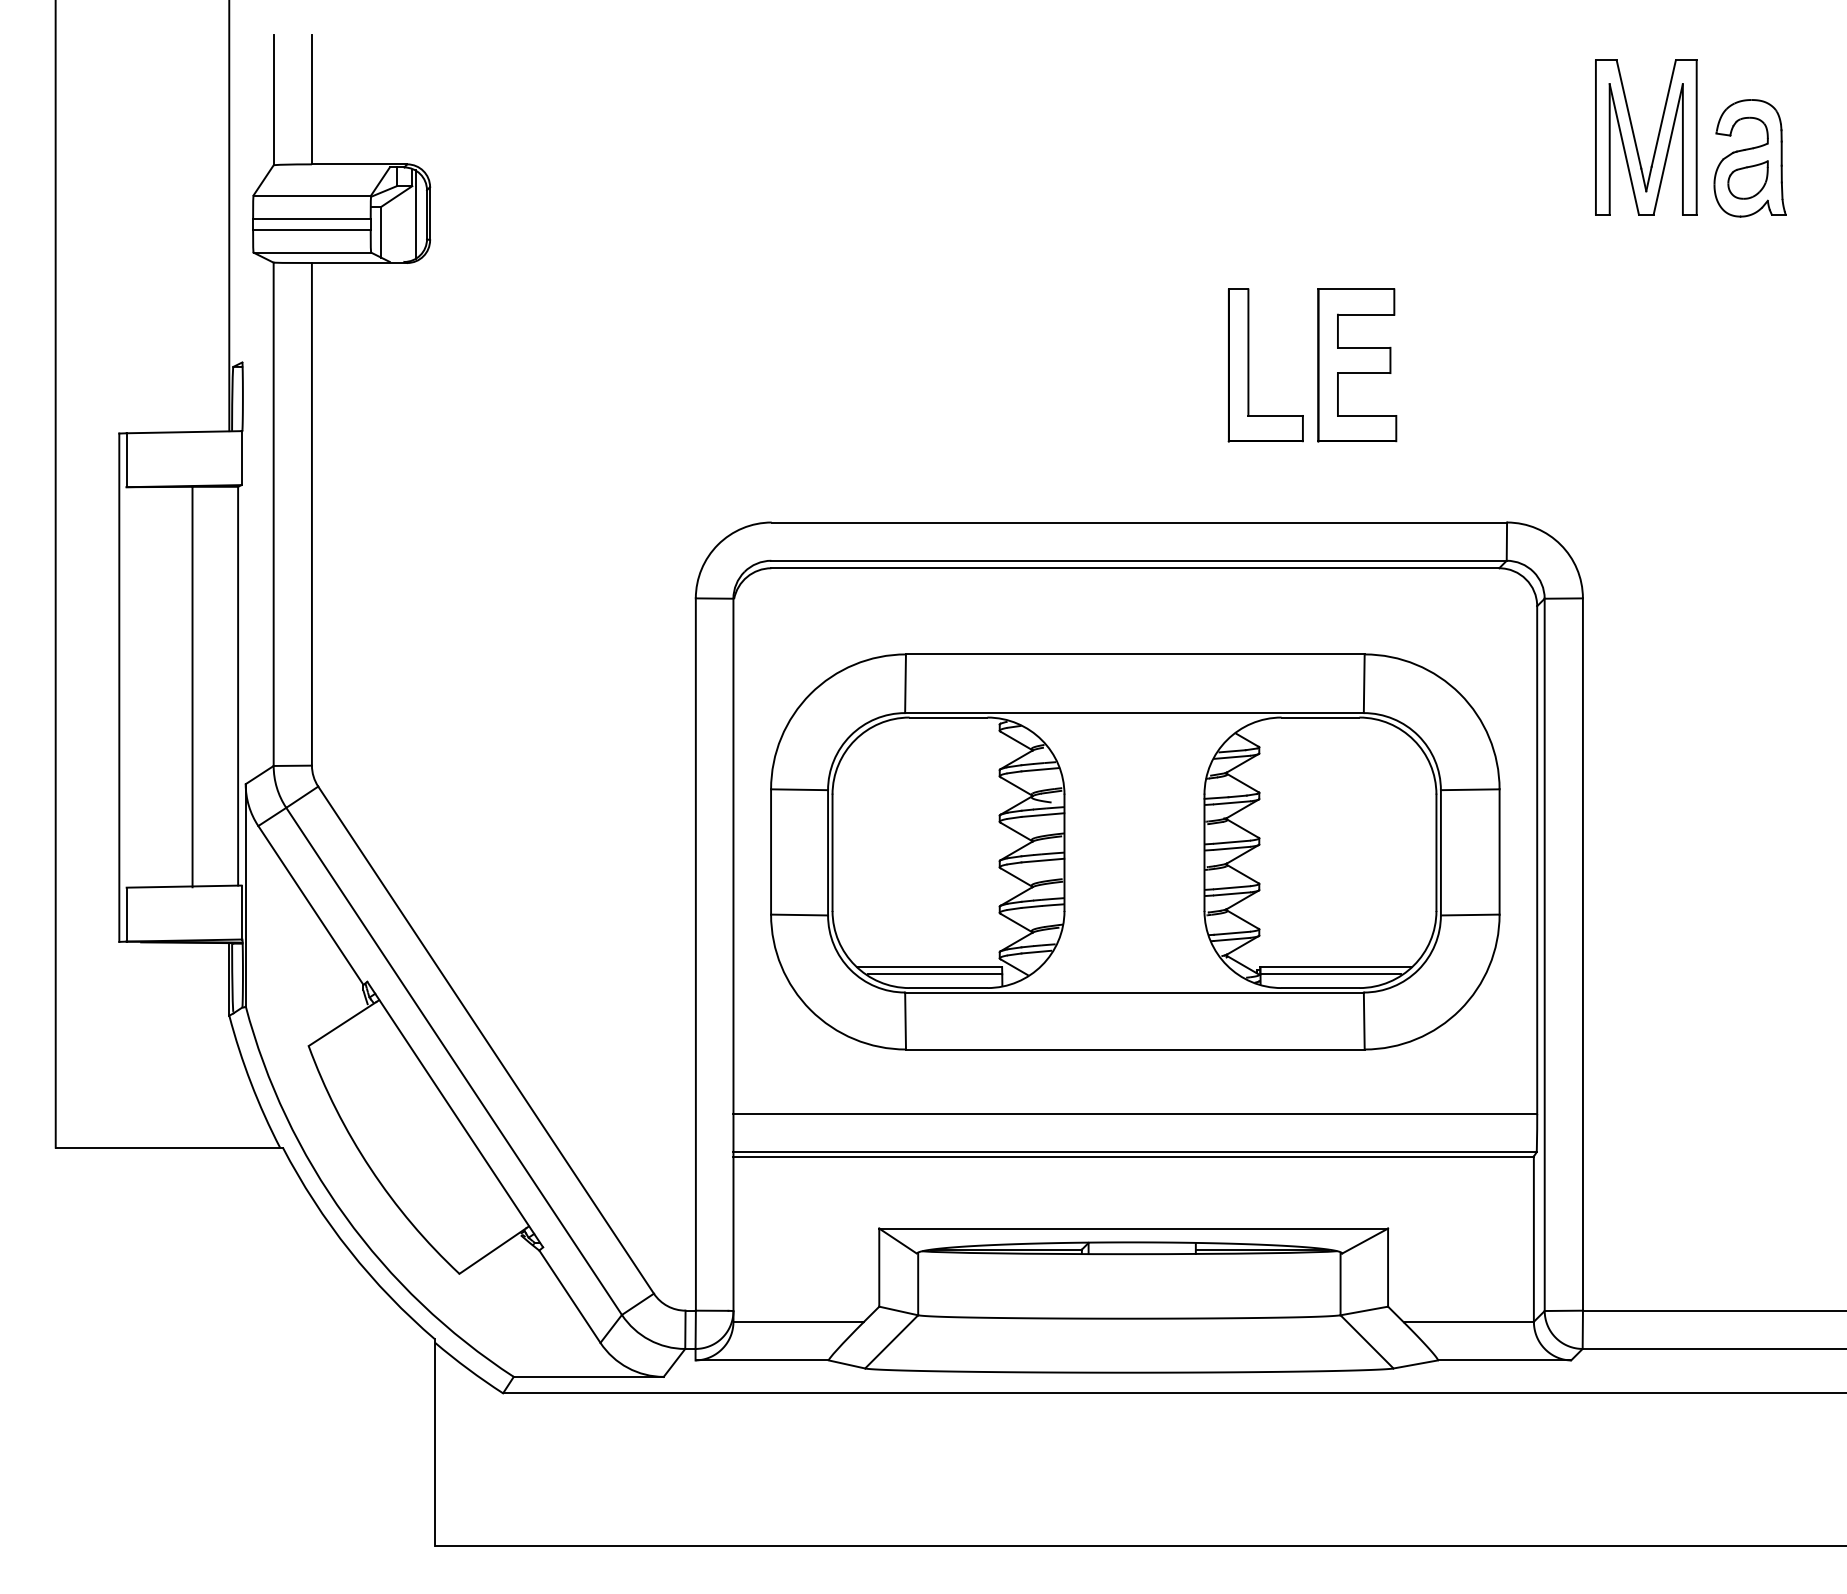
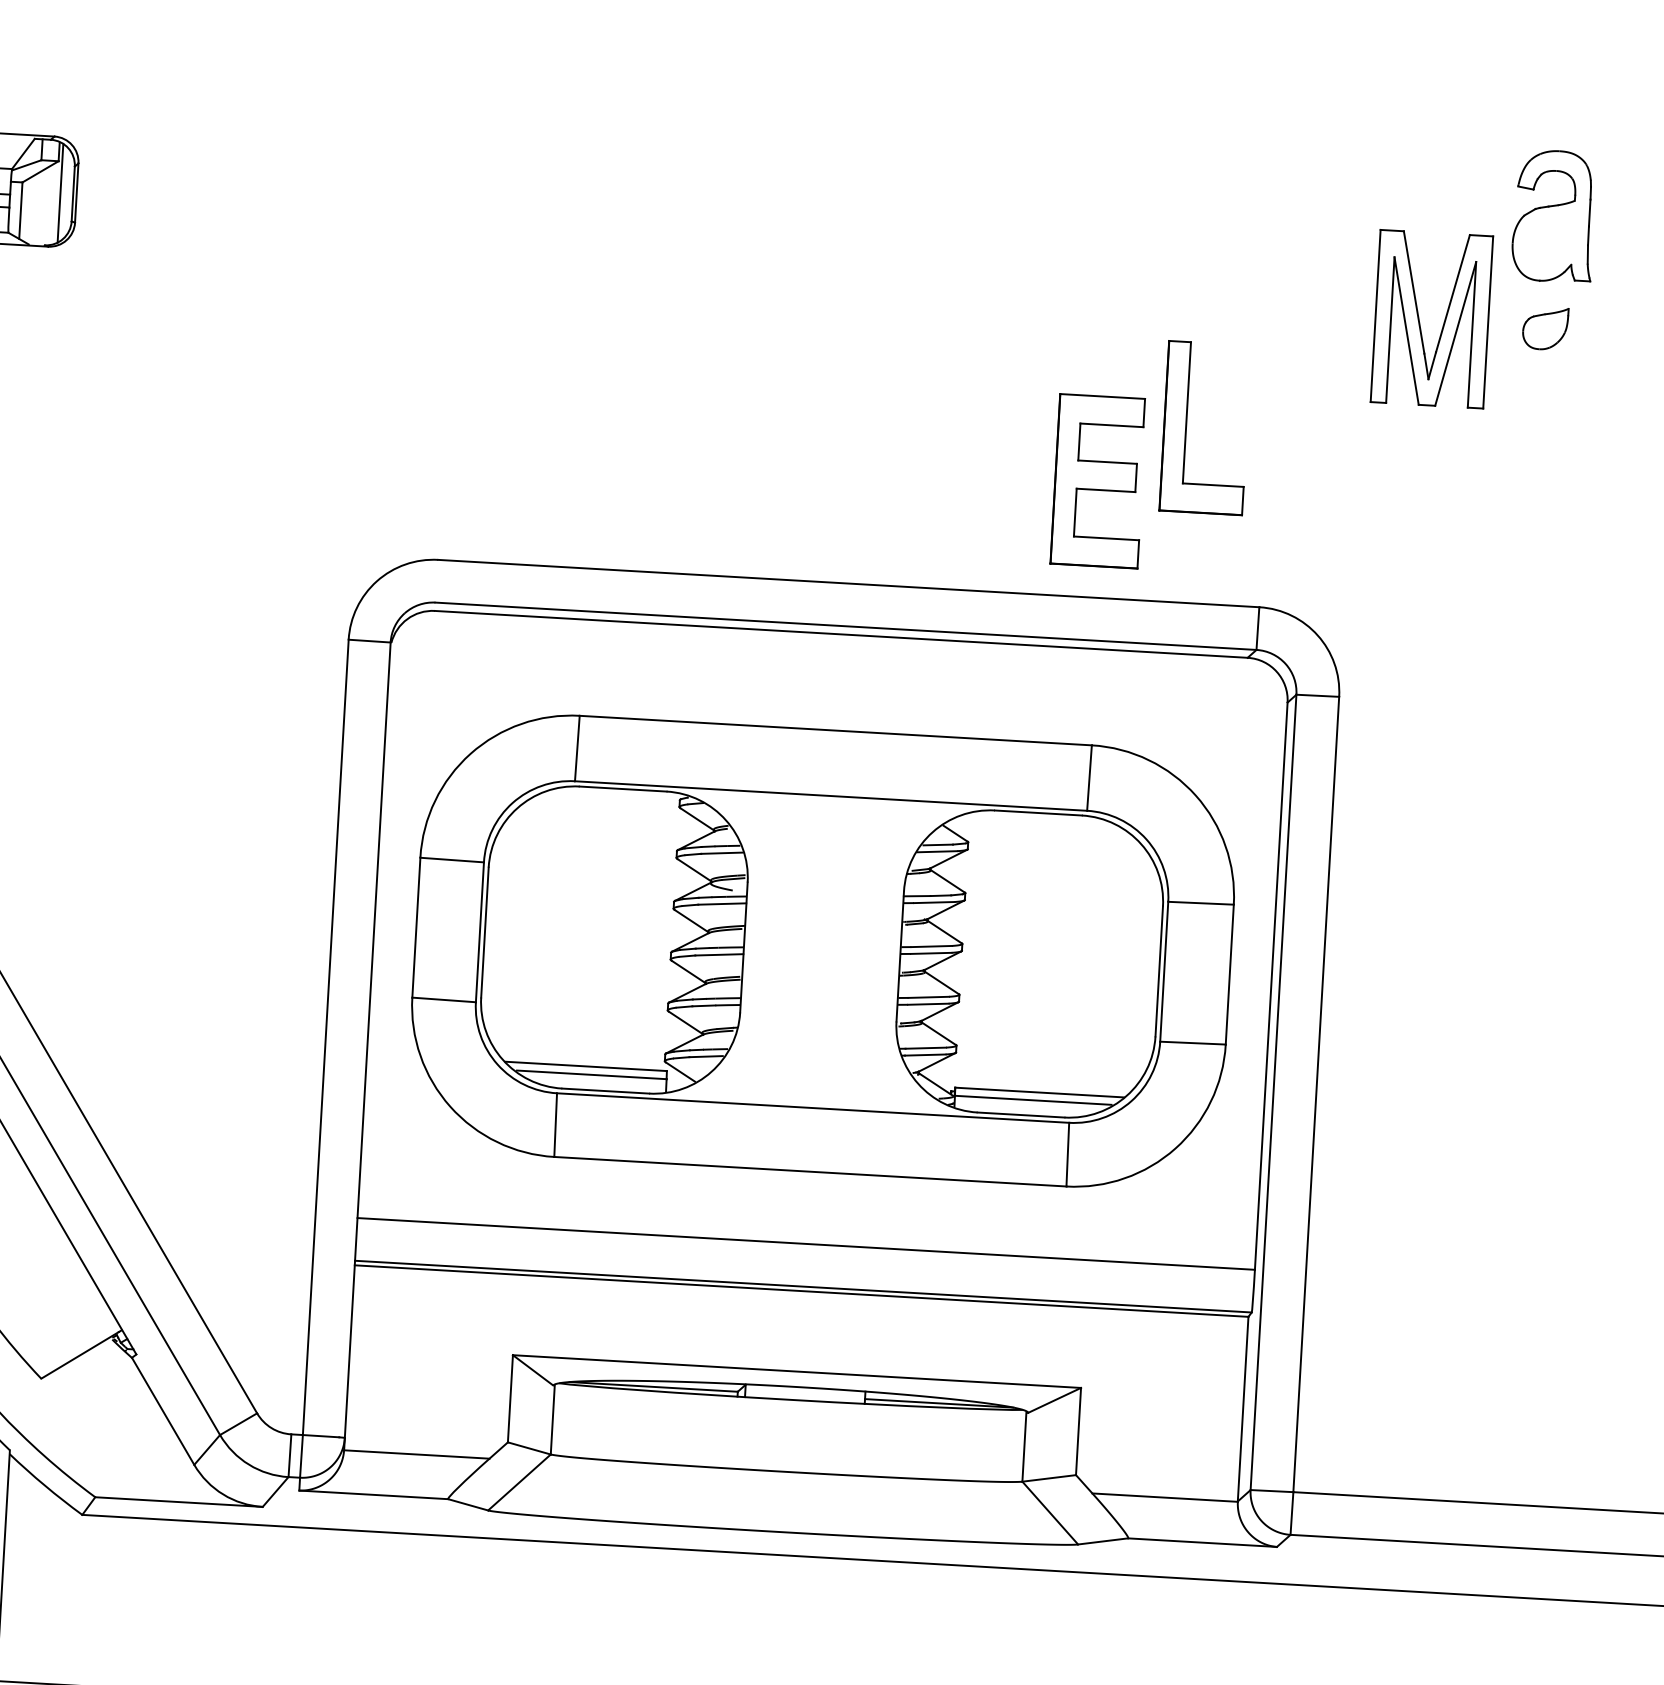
part: (1656, 140) -> (1443, 323), moved
part: (1747, 179) -> (1544, 327), moved
part: (1249, 365) -> (1187, 427), moved
part: (1357, 365) -> (1099, 481), moved

